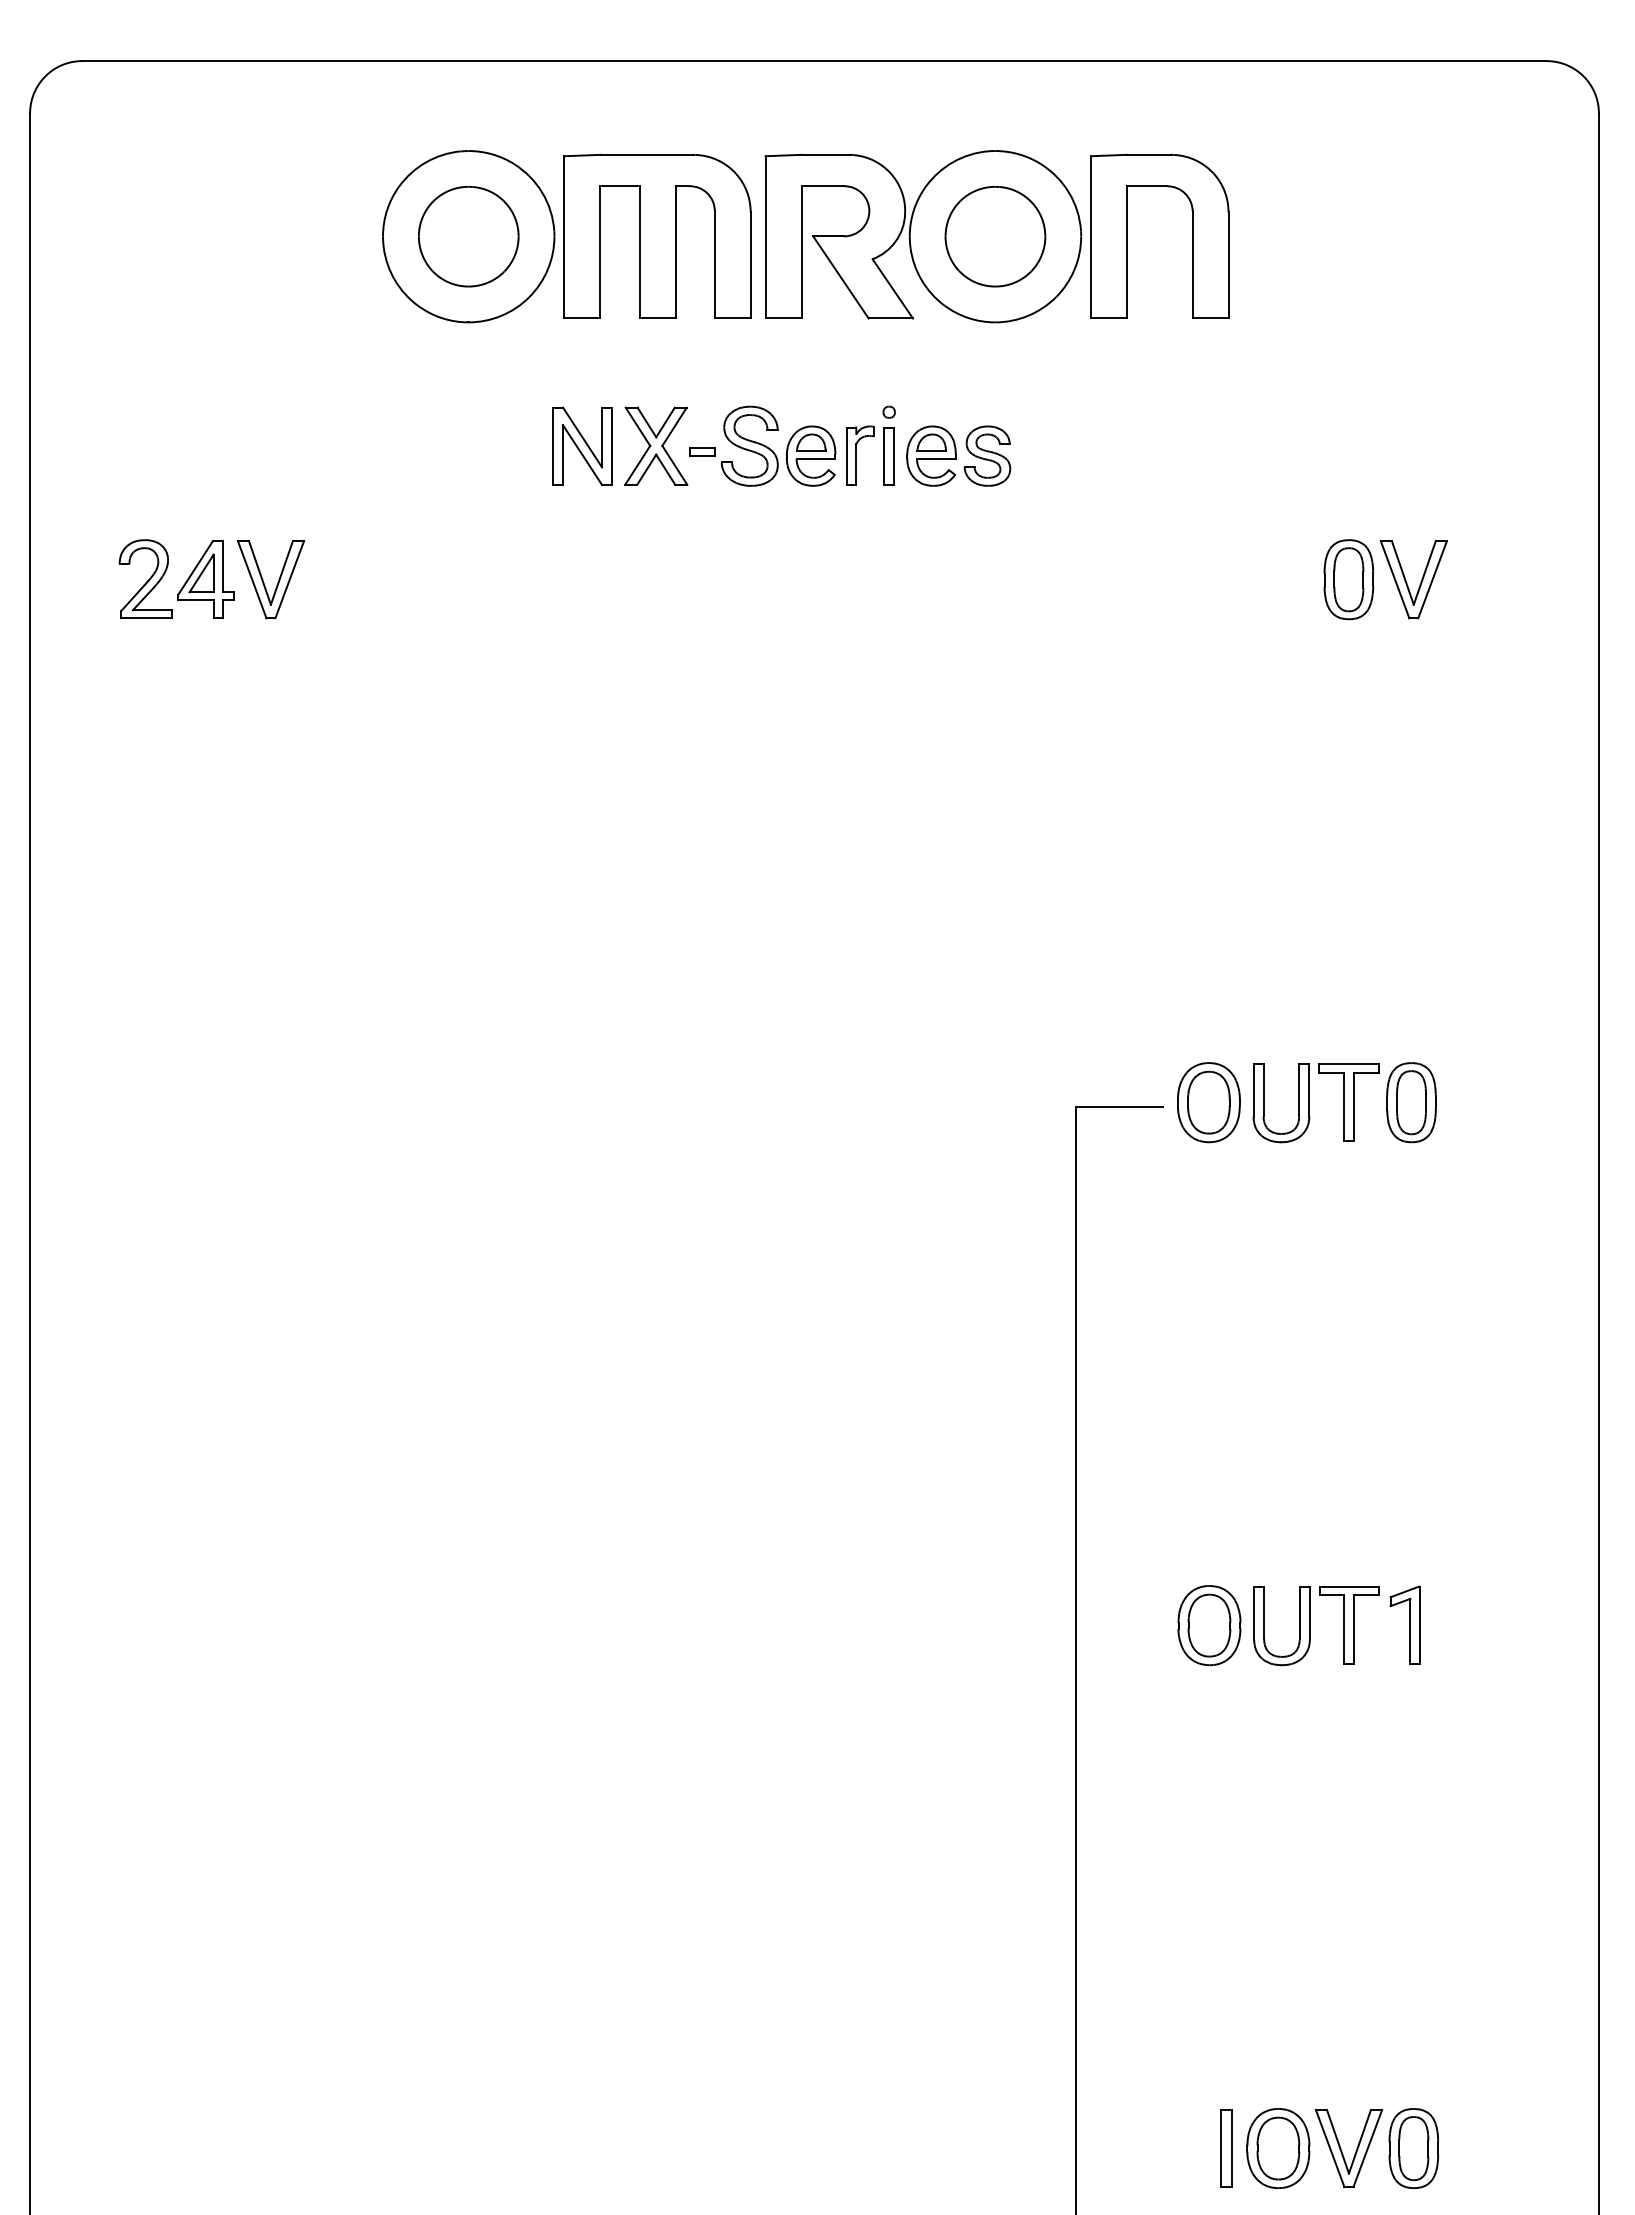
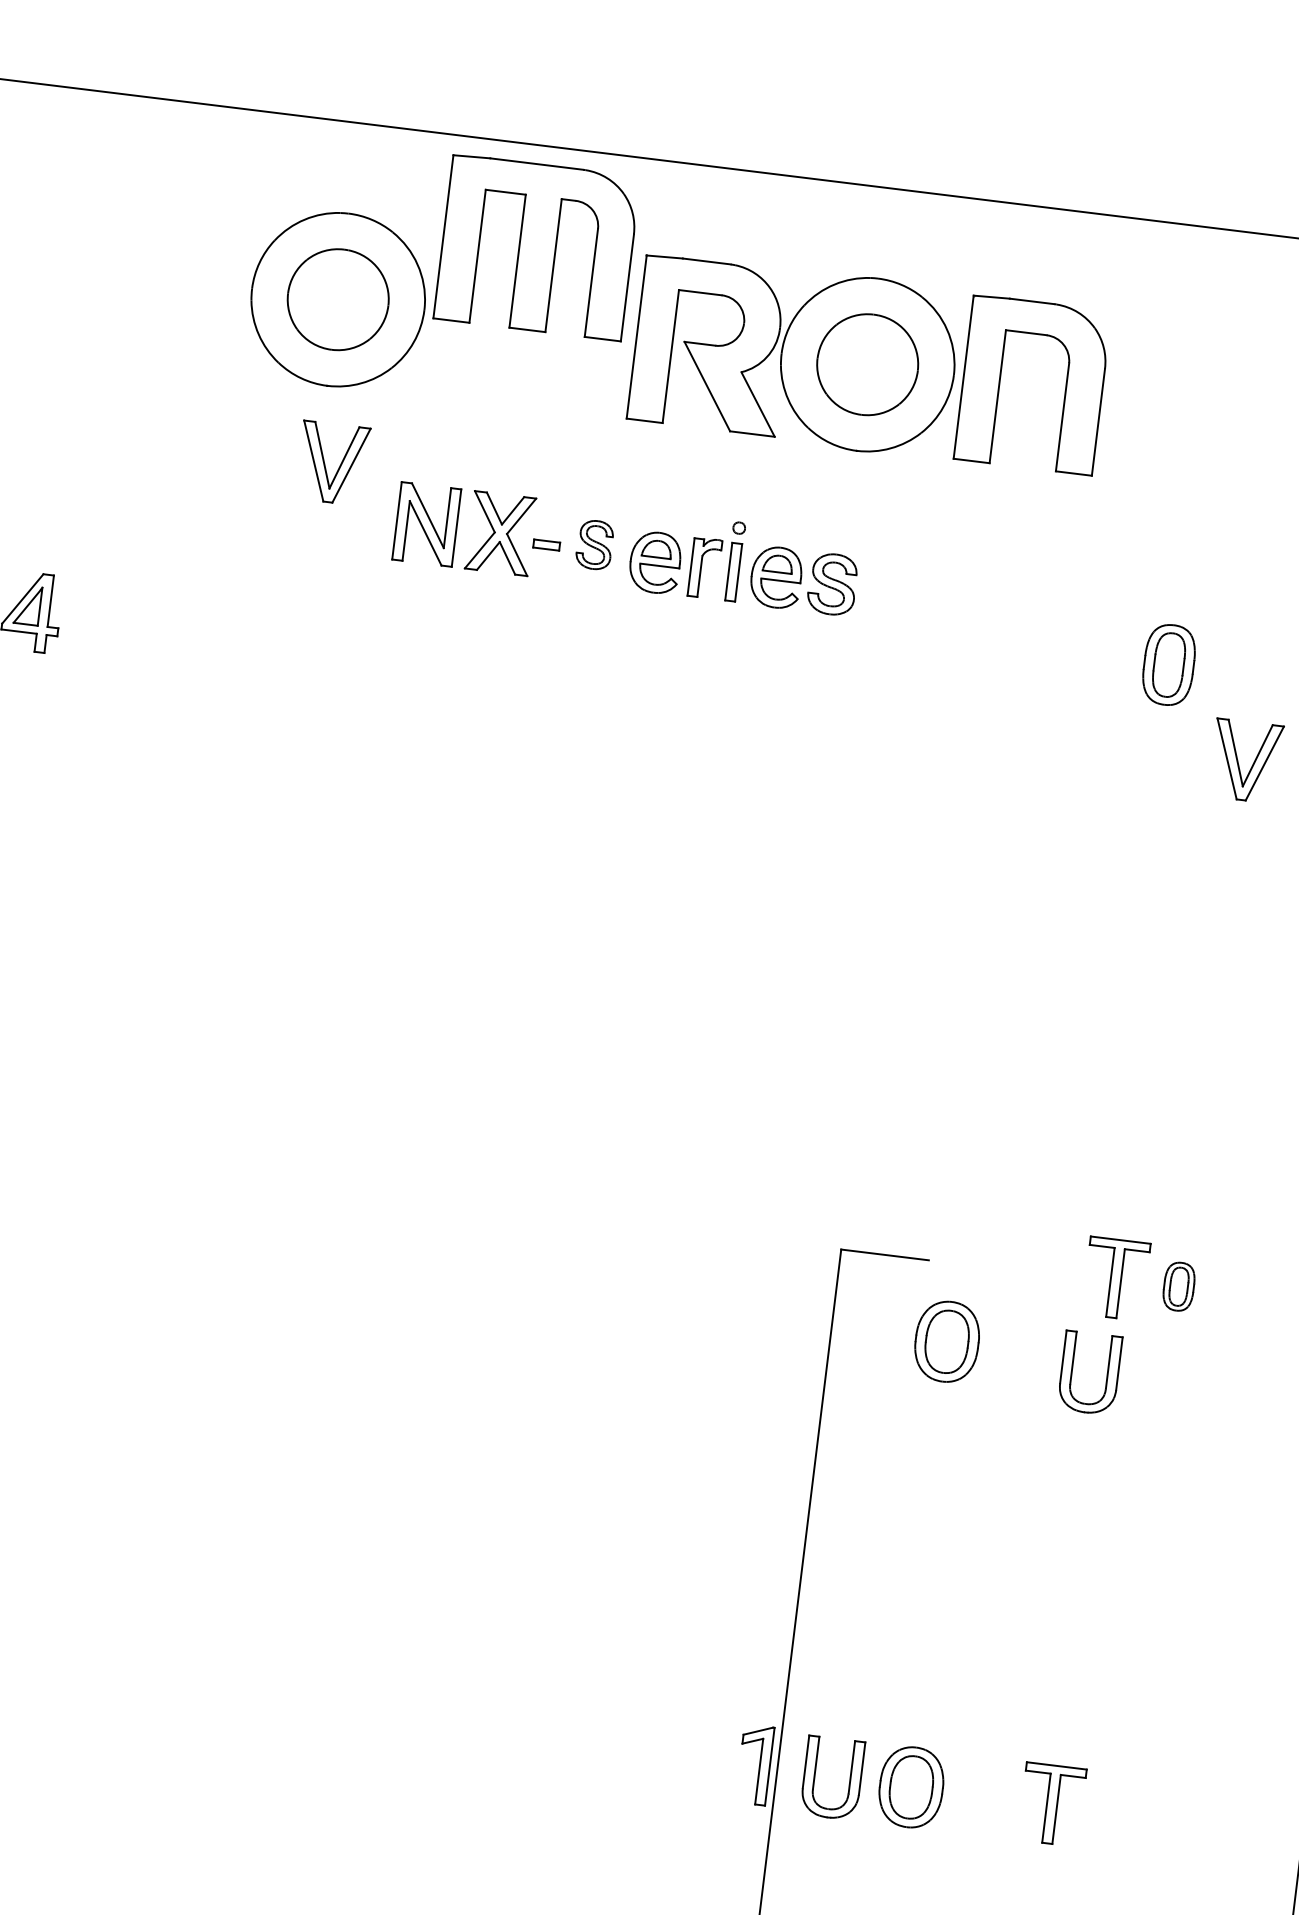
part: (657, 236) -> (537, 247), moved
part: (749, 445) -> (594, 544), size x0.6
part: (1348, 579) -> (1168, 664), moved
part: (264, 582) -> (325, 465), moved
part: (1208, 1102) -> (946, 1341), moved
part: (1411, 1102) -> (1179, 1286), size x0.6
part: (1264, 1103) -> (1072, 1371), moved
part: (1404, 1624) -> (754, 1763), moved
part: (1264, 1626) -> (814, 1776), moved

